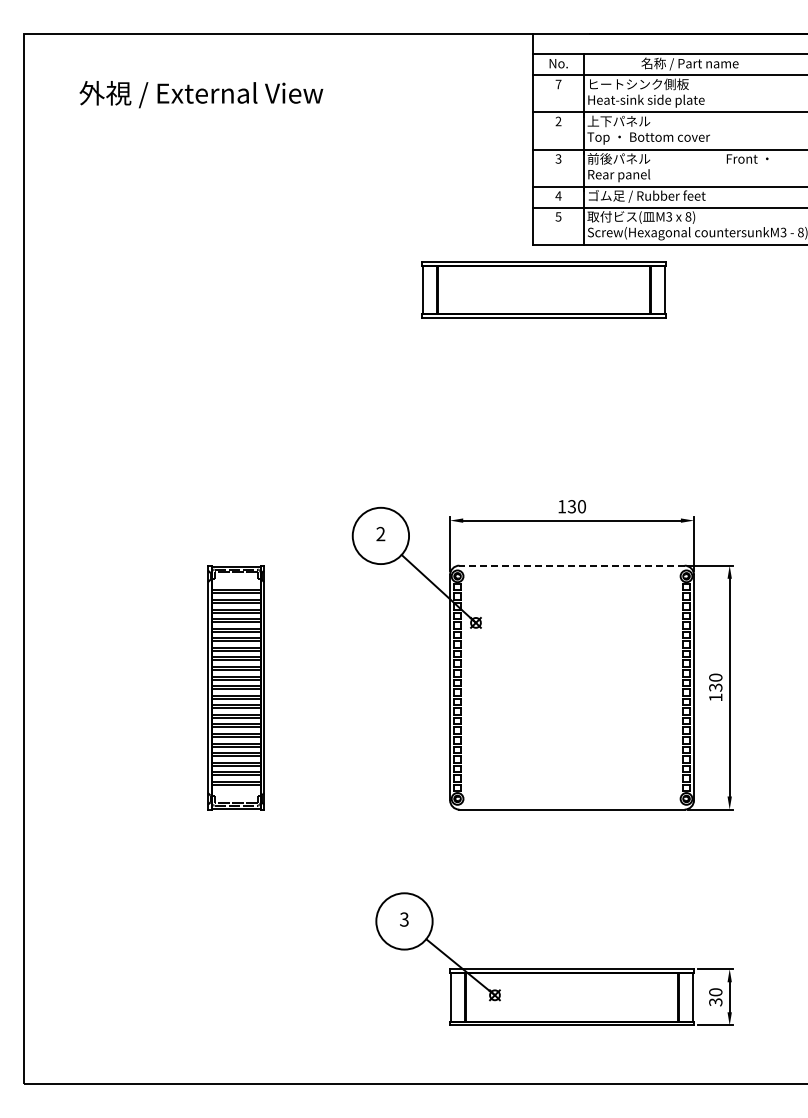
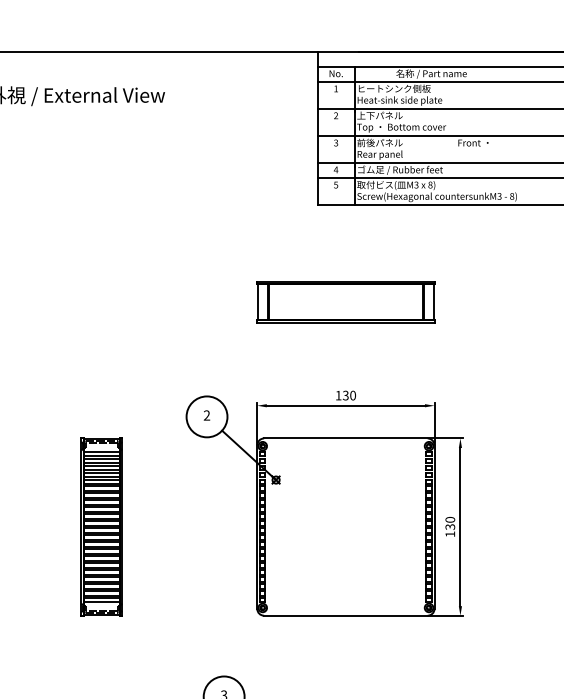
text: (558, 84) -> (336, 88), 7 -> 1
part: (543, 289) -> (345, 301), moved
line: (572, 565) -> (346, 438), dashed -> solid
line: (235, 583) -> (101, 451), added
line: (235, 791) -> (101, 602), added

